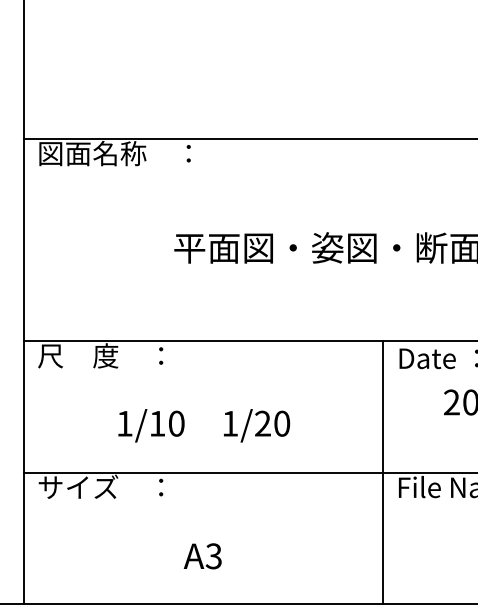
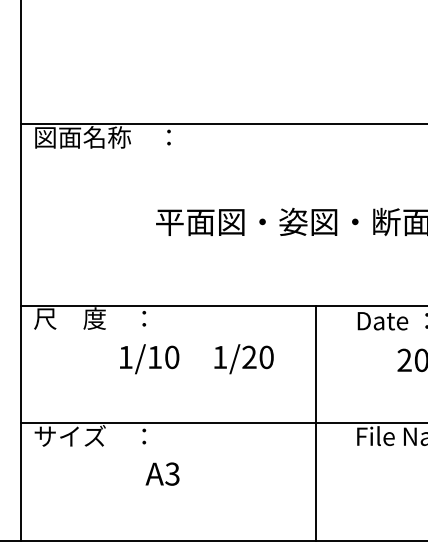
text: (203, 426) -> (196, 359), moved
line: (383, 472) -> (316, 423), moved
text: (202, 555) -> (162, 473), moved

